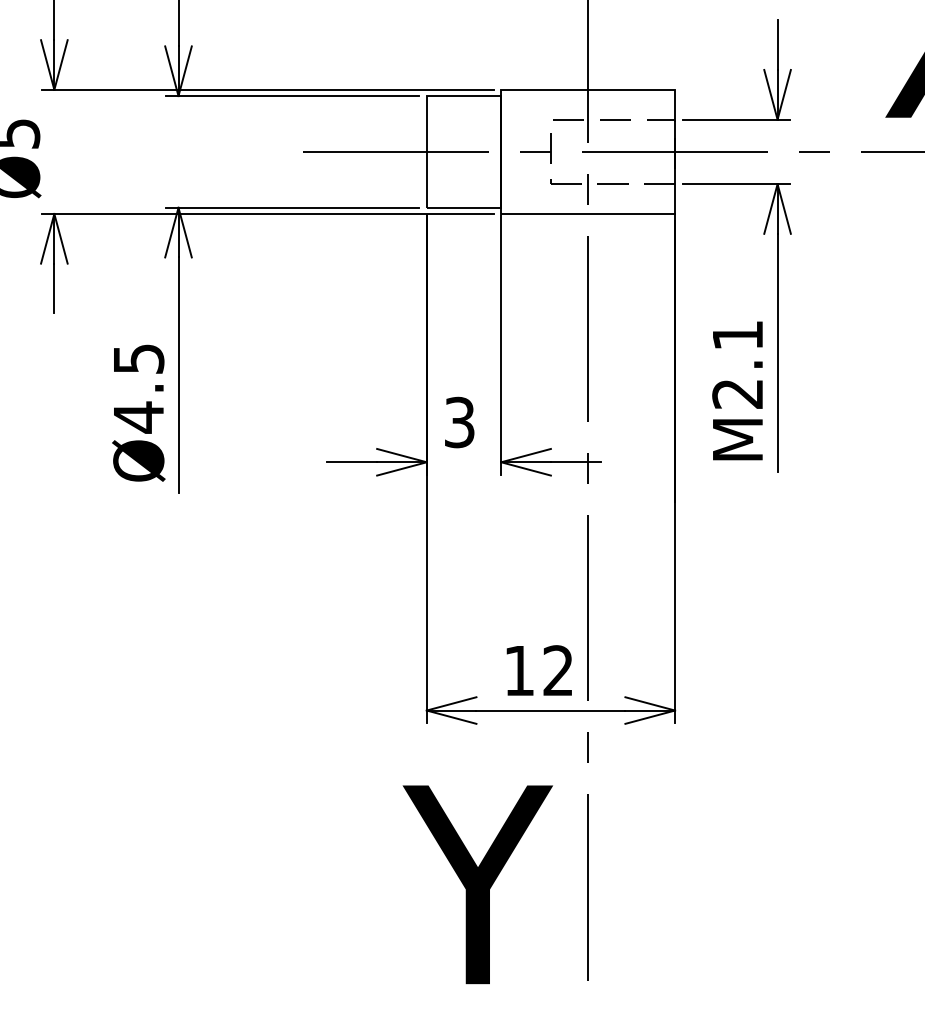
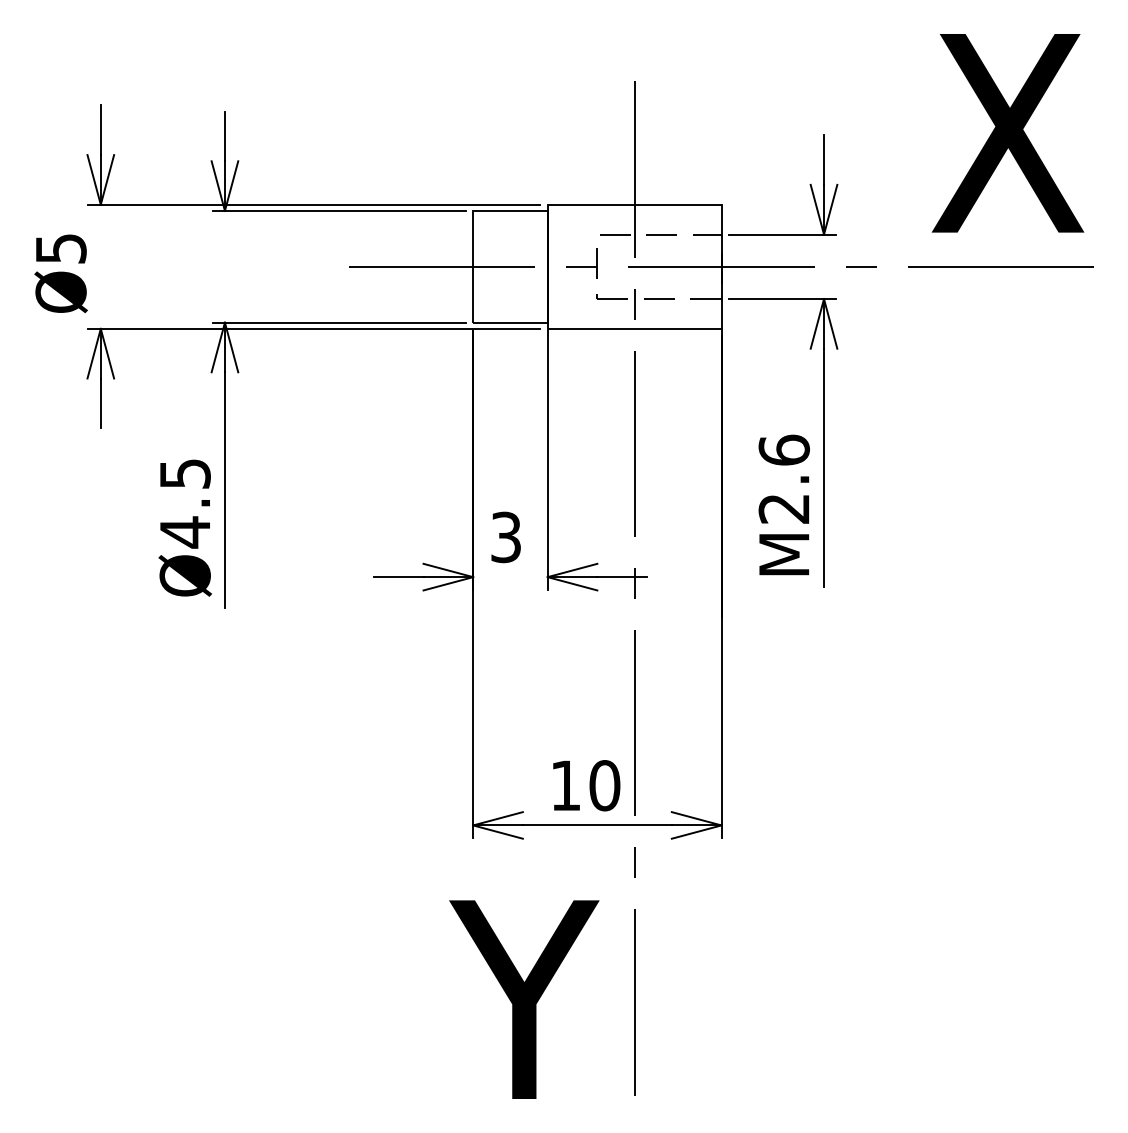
text: (737, 334) -> (783, 449), M2.1 -> M2.6
text: (558, 670) -> (604, 785), 12 -> 10

